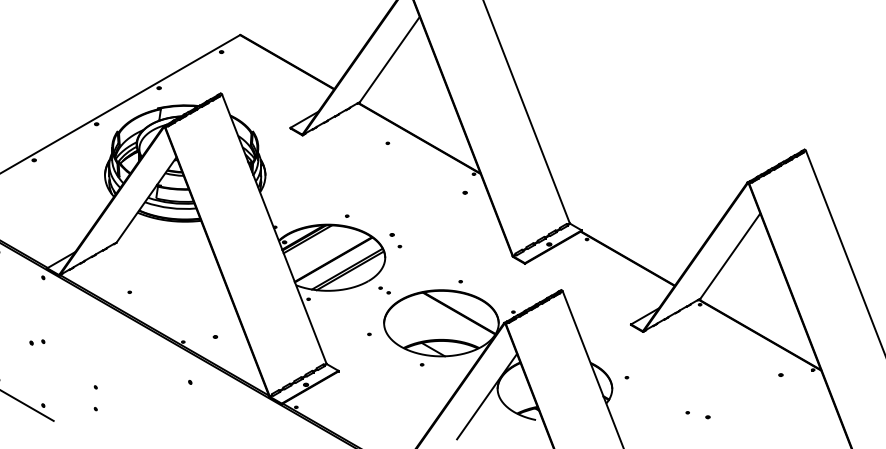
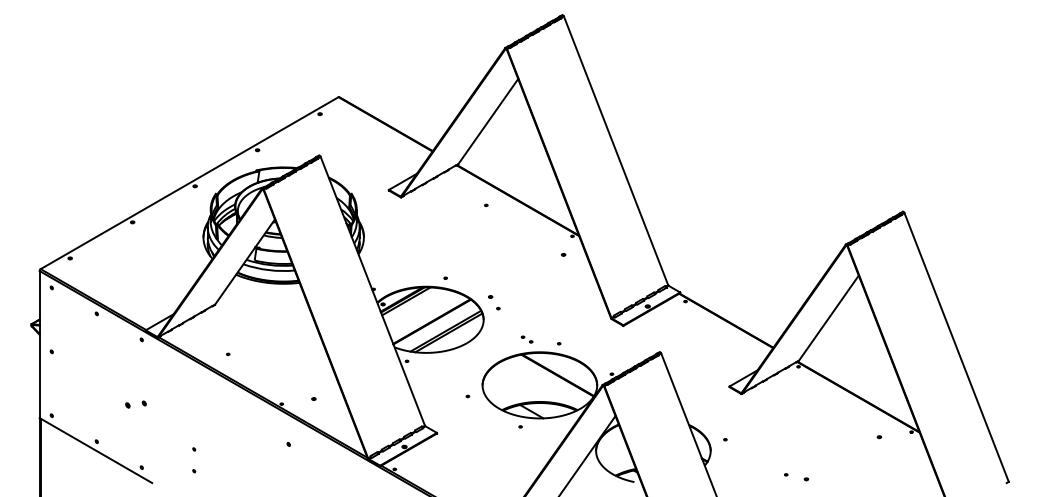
part: (384, 290) -> (526, 339), moved
part: (37, 342) -> (135, 404), size x1.4

